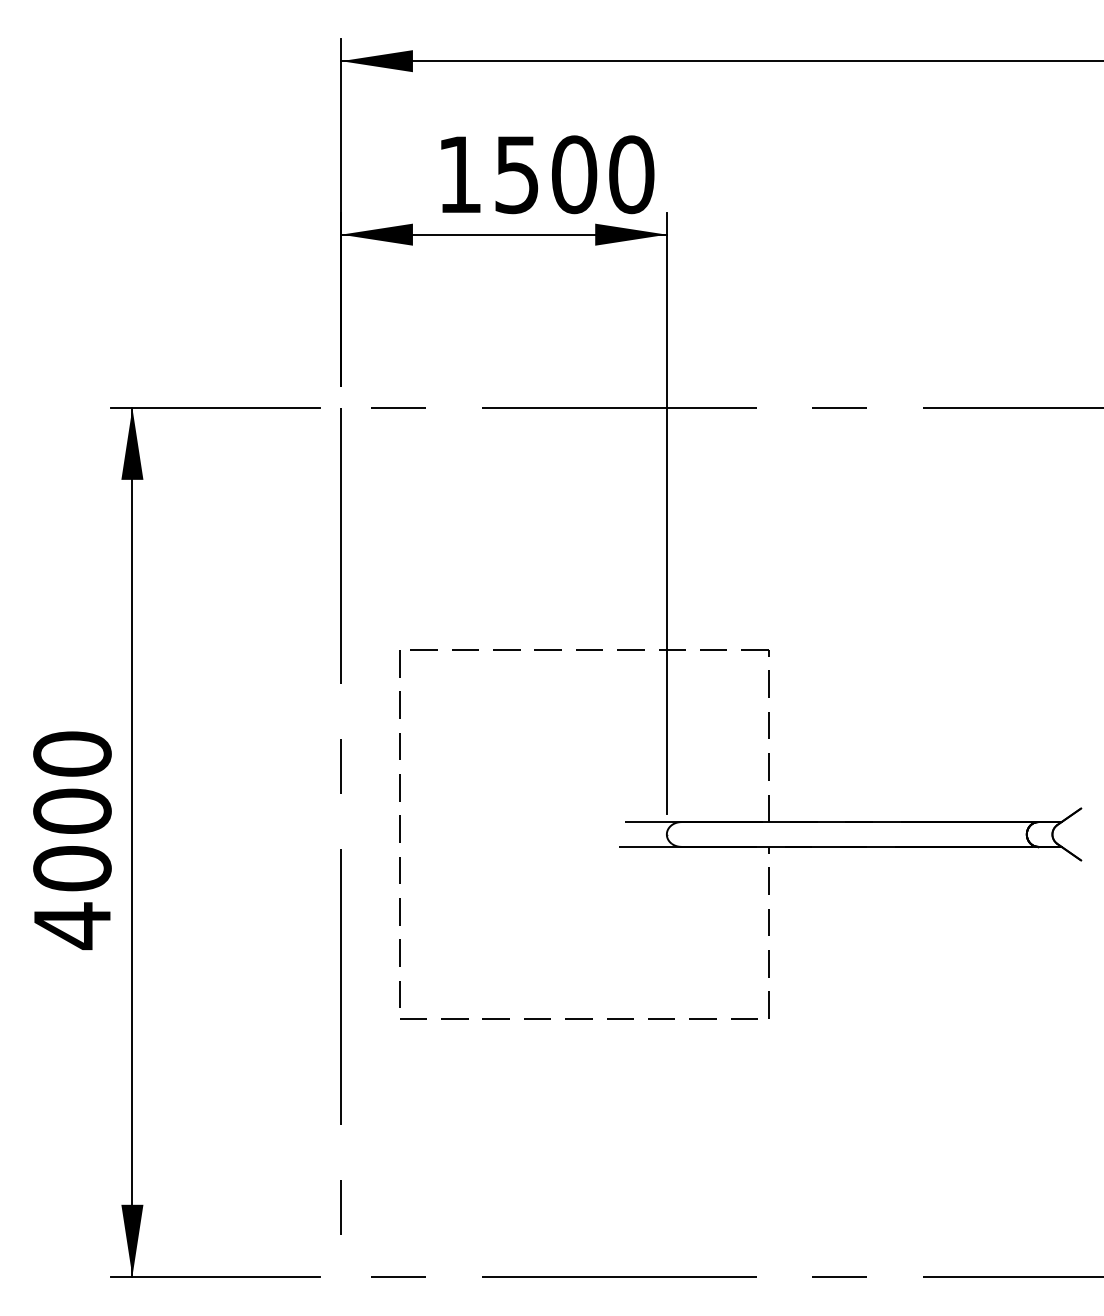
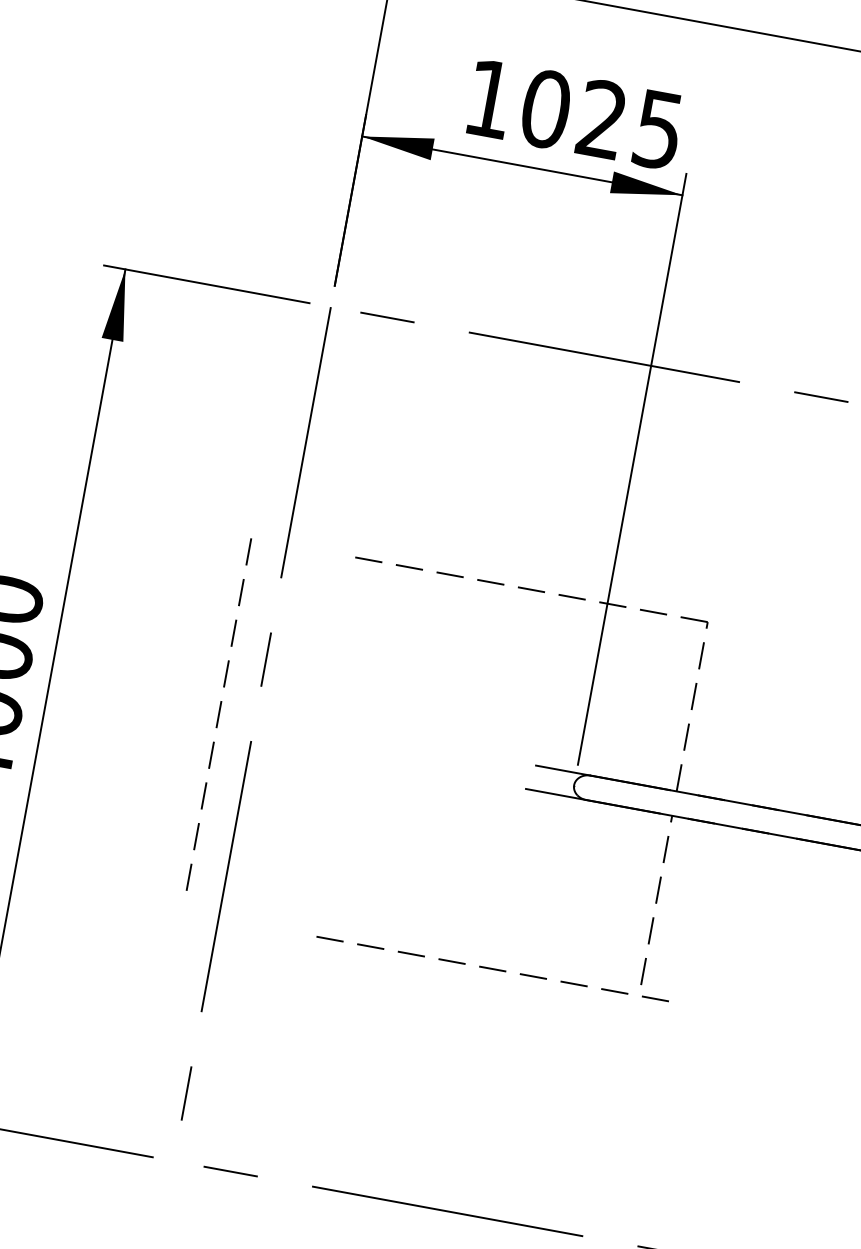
text: (574, 174) -> (602, 119), 1500 -> 1025
line: (399, 828) -> (218, 713), moved
line: (578, 1018) -> (492, 968), moved

